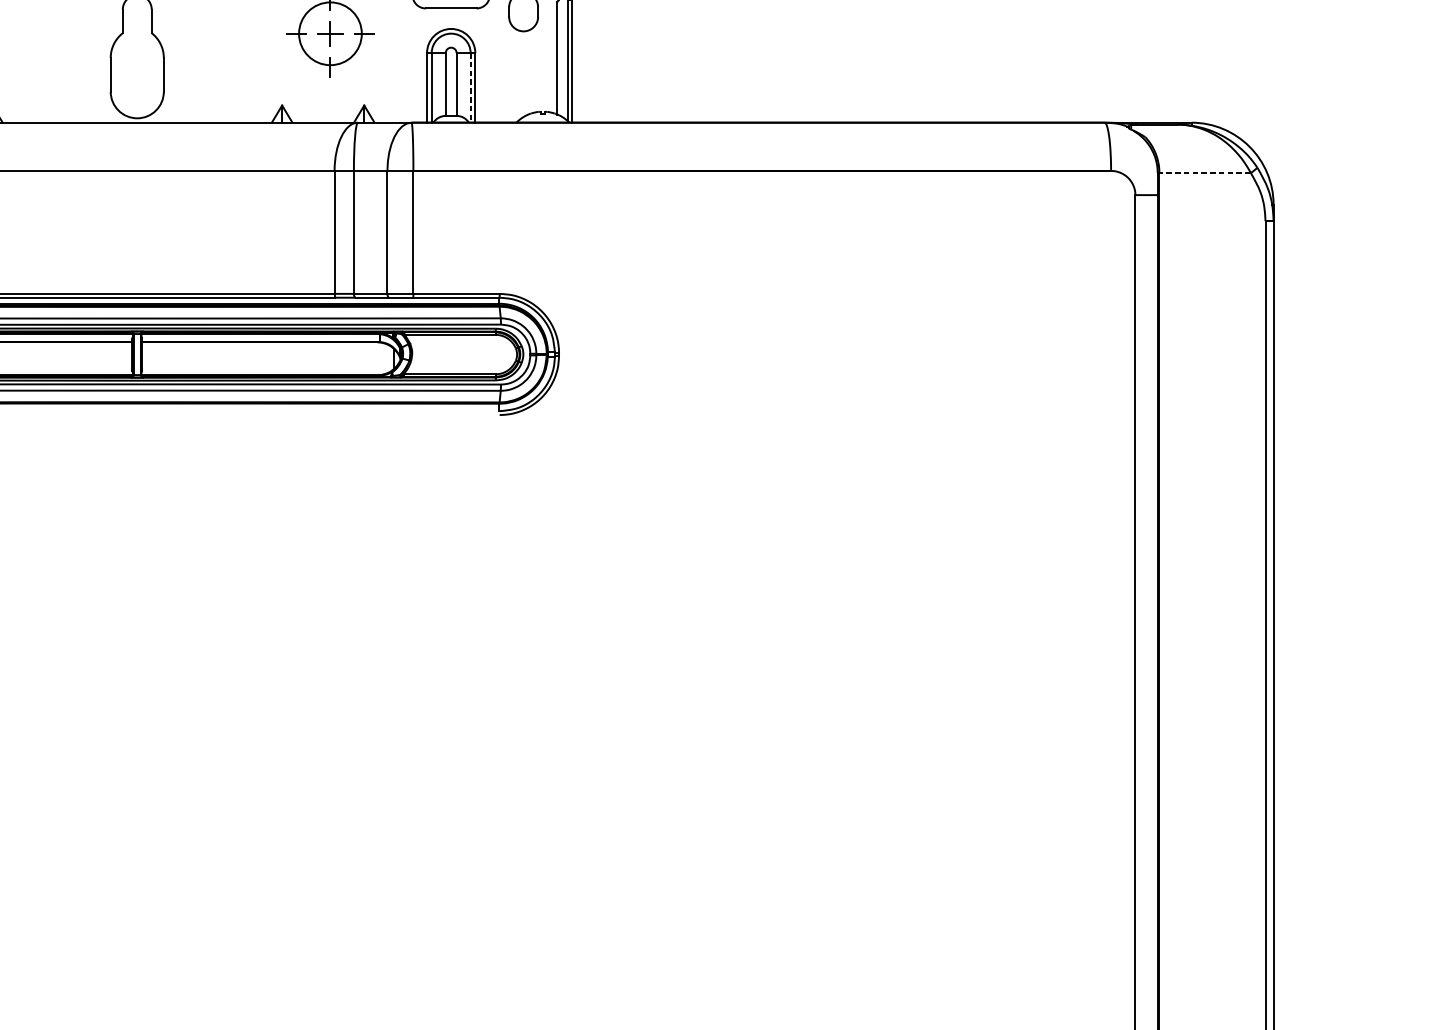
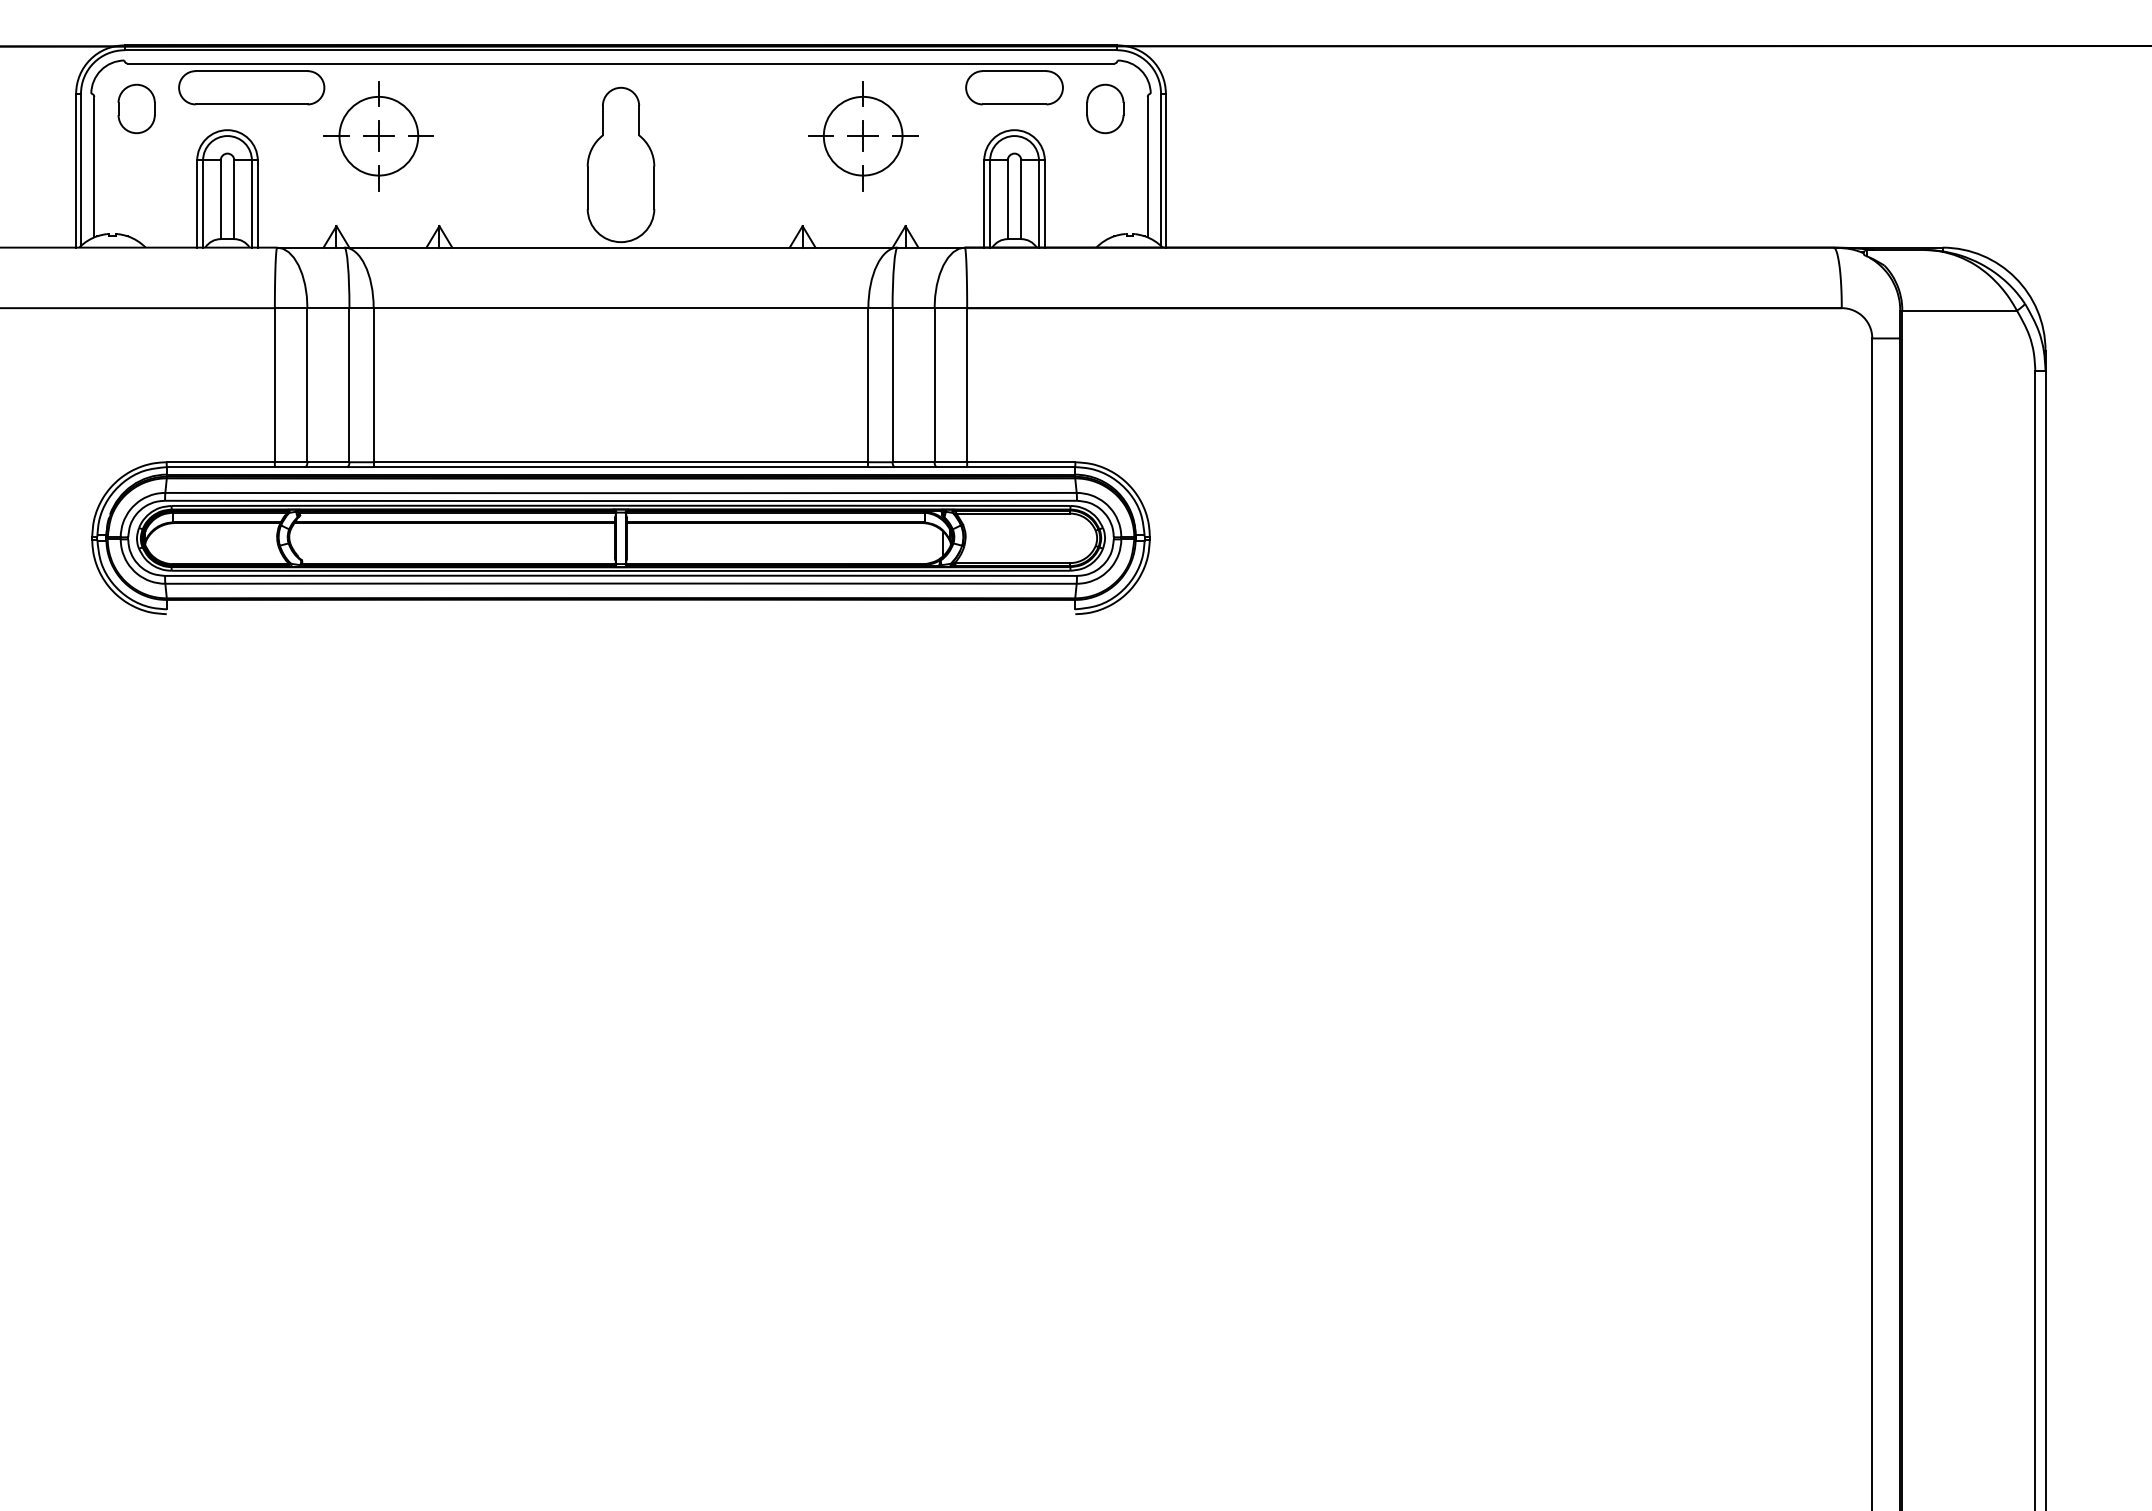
line: (470, 88) -> (1038, 204), dashed -> solid
line: (1204, 172) -> (1959, 310), dashed -> solid

